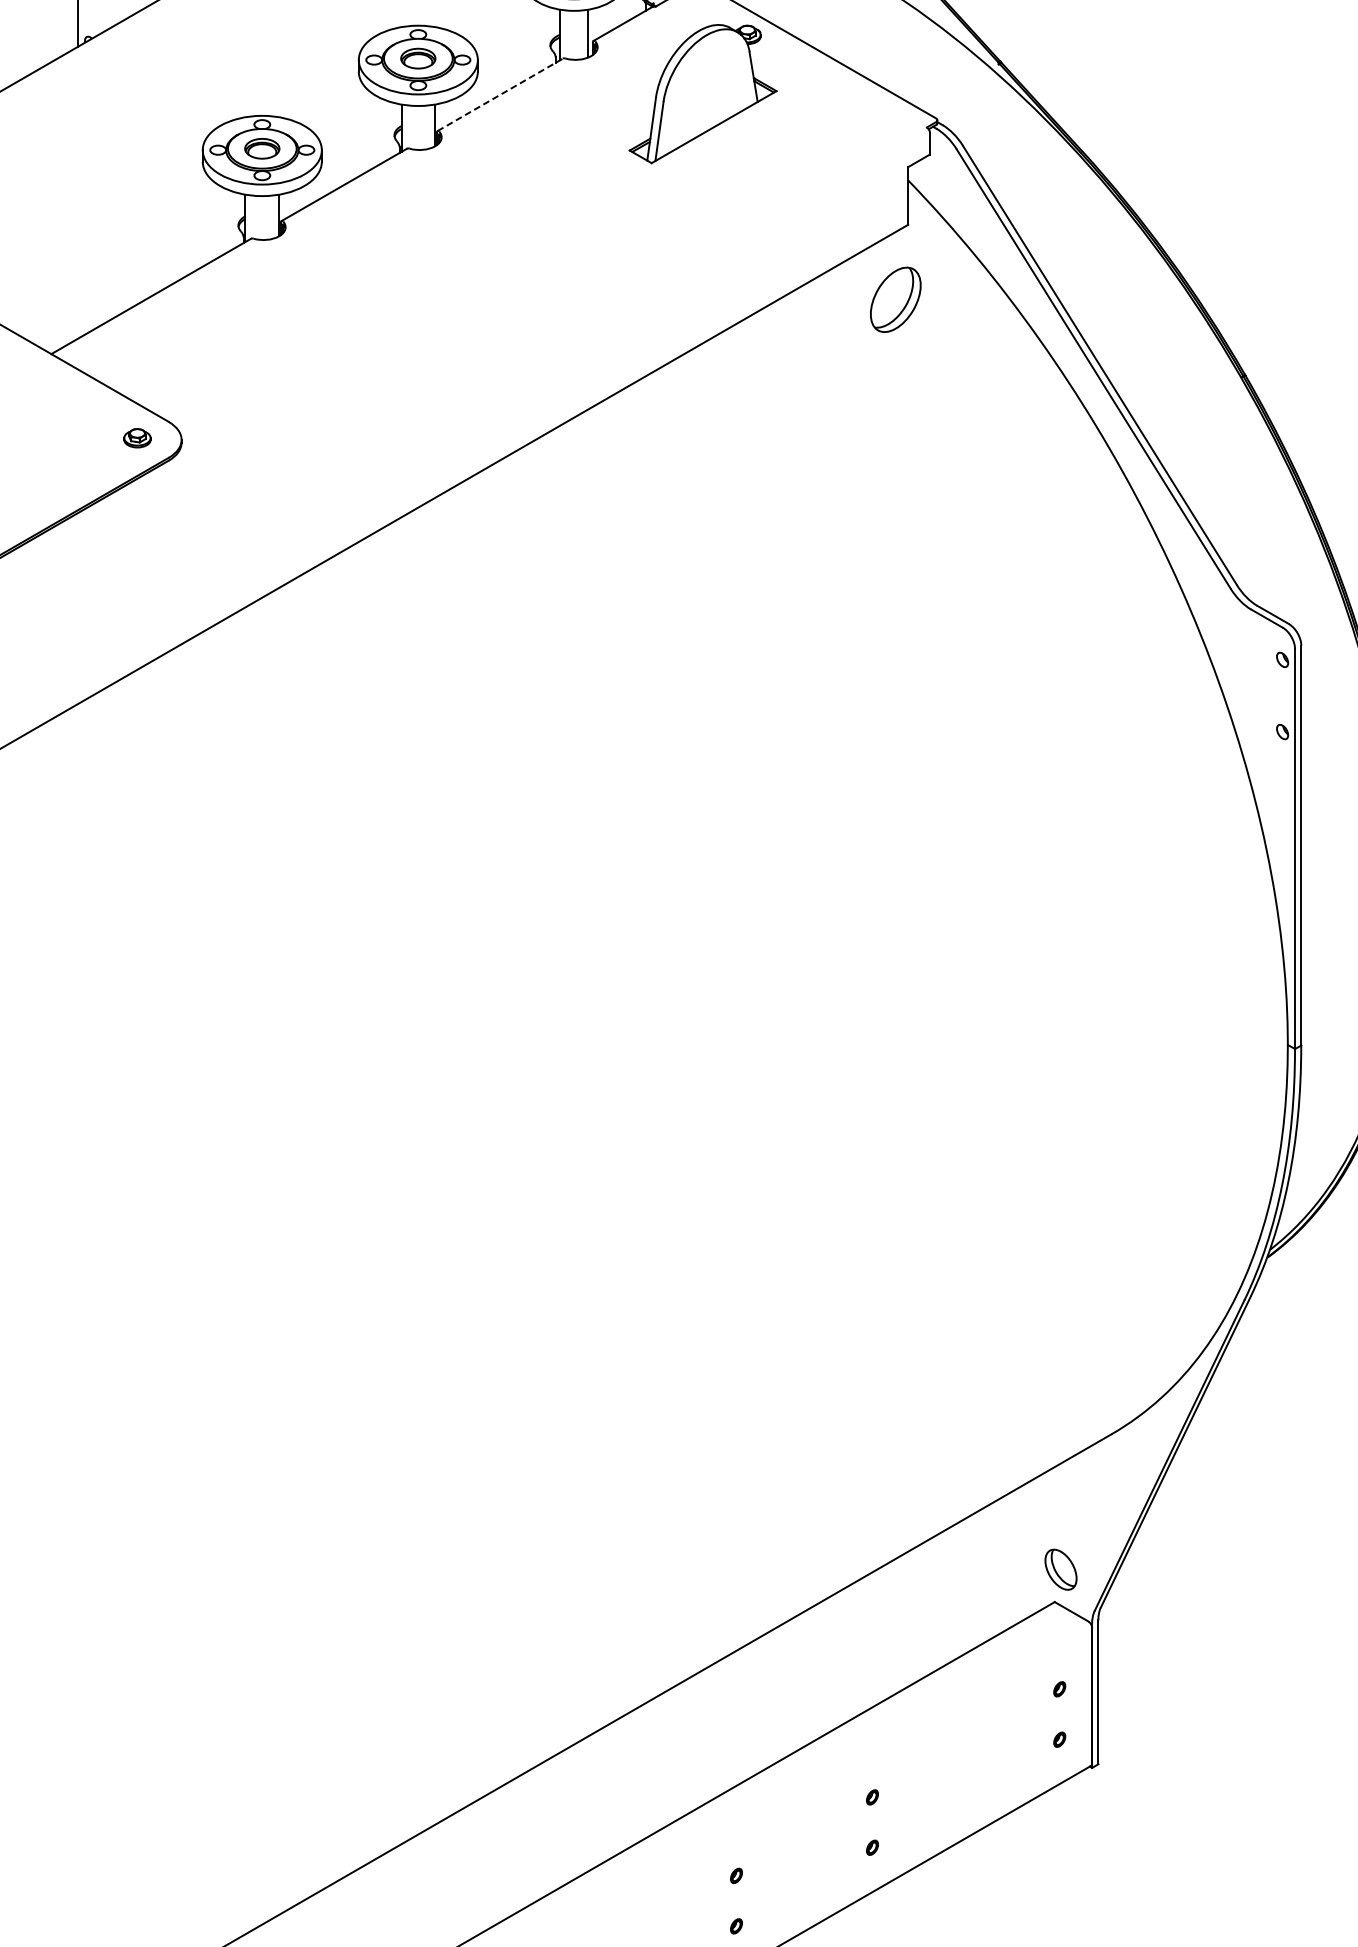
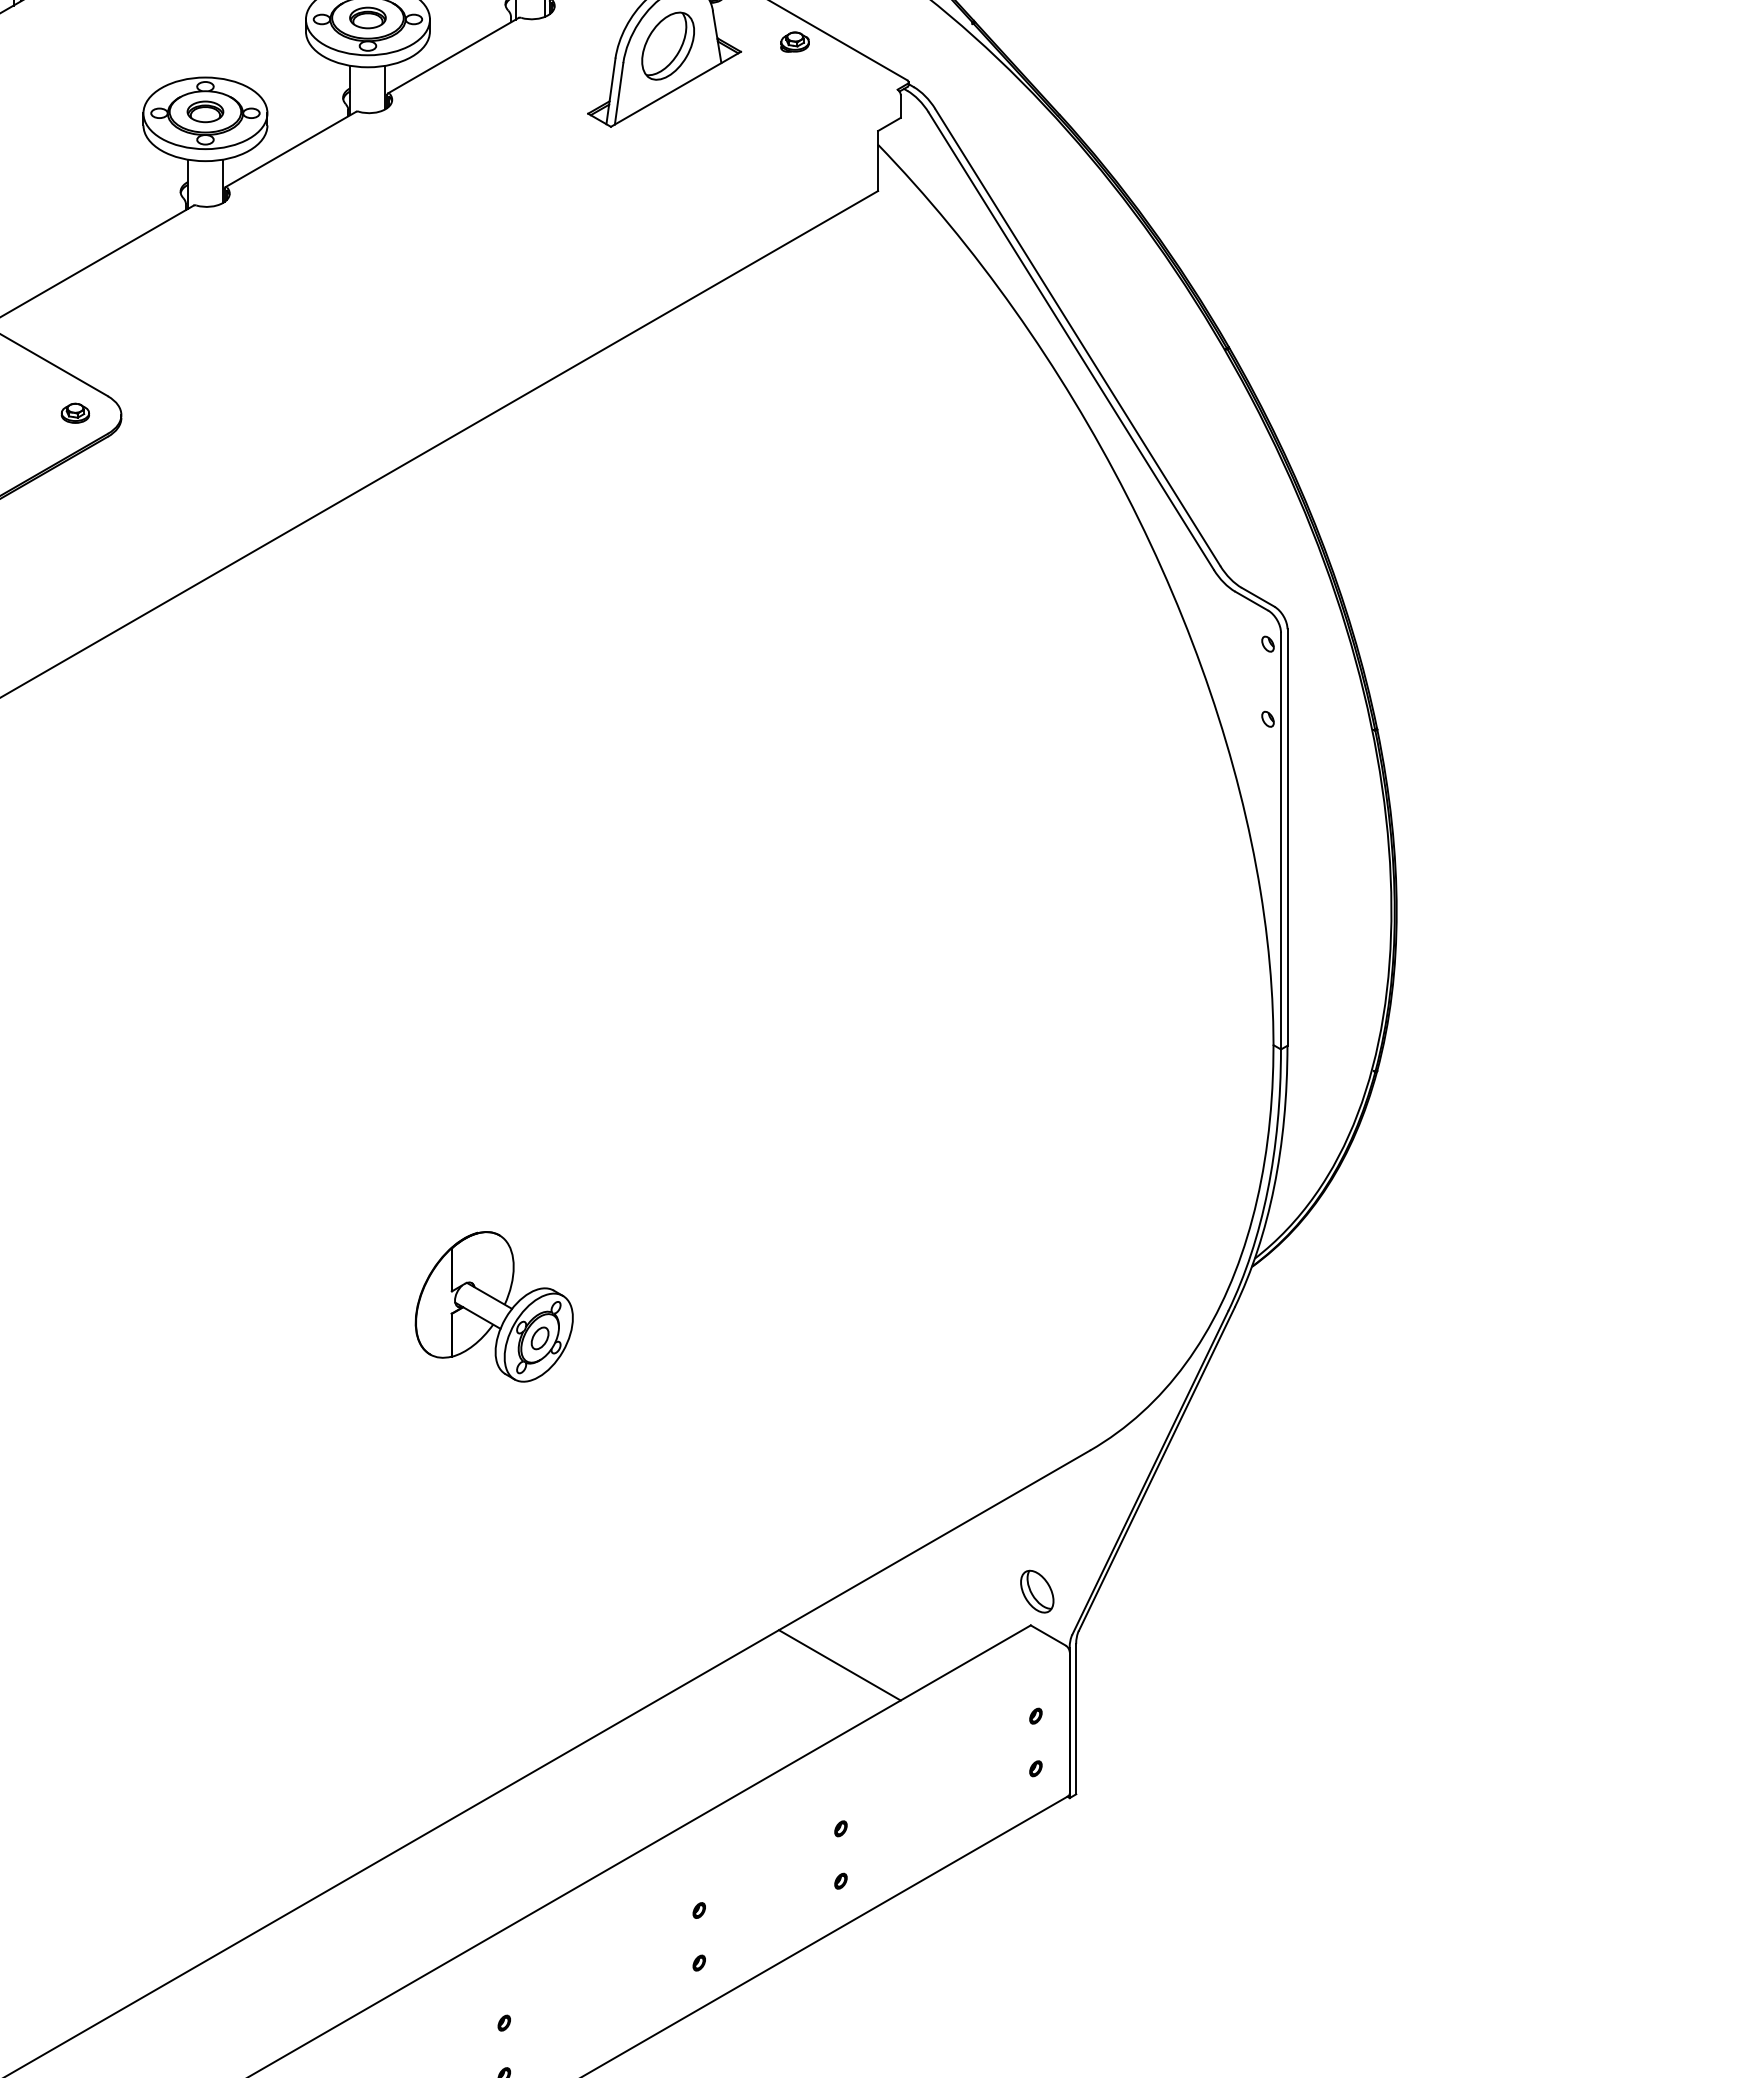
part: (827, 81) -> (794, 41), added
line: (500, 94) -> (453, 55), dashed -> solid
part: (895, 299) -> (667, 45), moved
part: (538, 1295) -> (493, 1306), added
line: (871, 1640) -> (839, 1665), added

